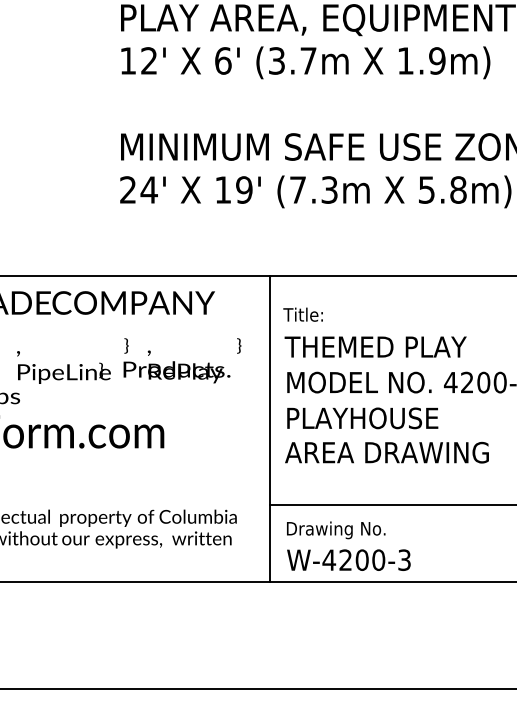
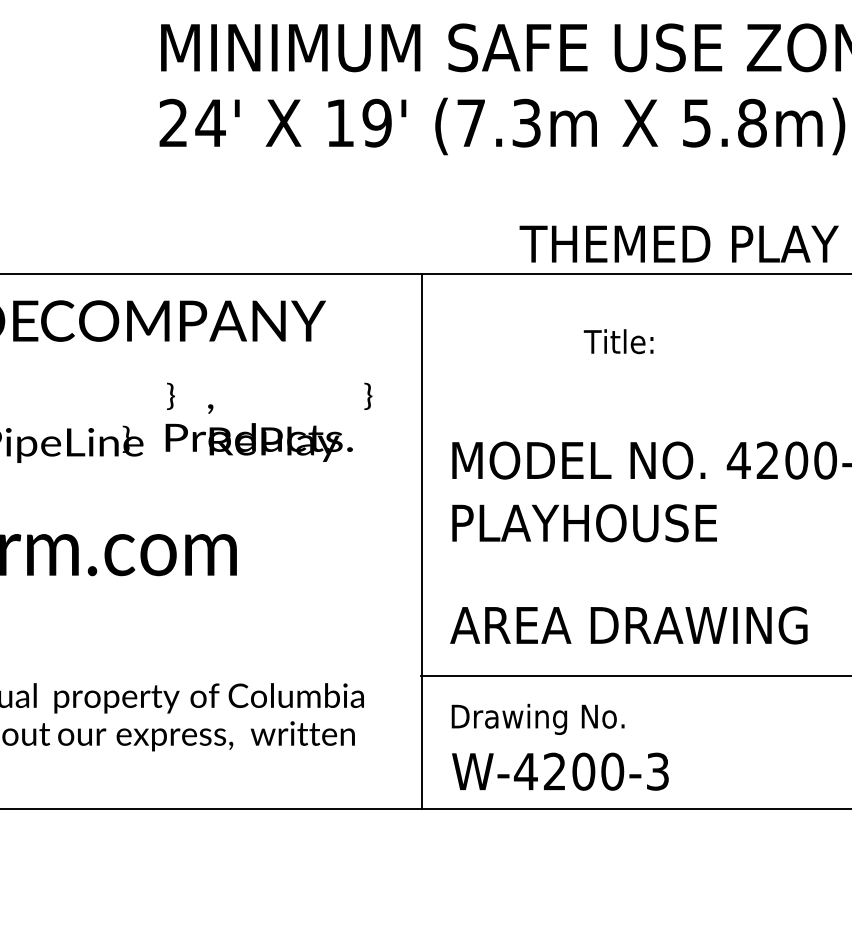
text: (302, 314) -> (617, 341), moved
text: (375, 346) -> (678, 243), moved
text: (386, 452) -> (628, 625), moved

